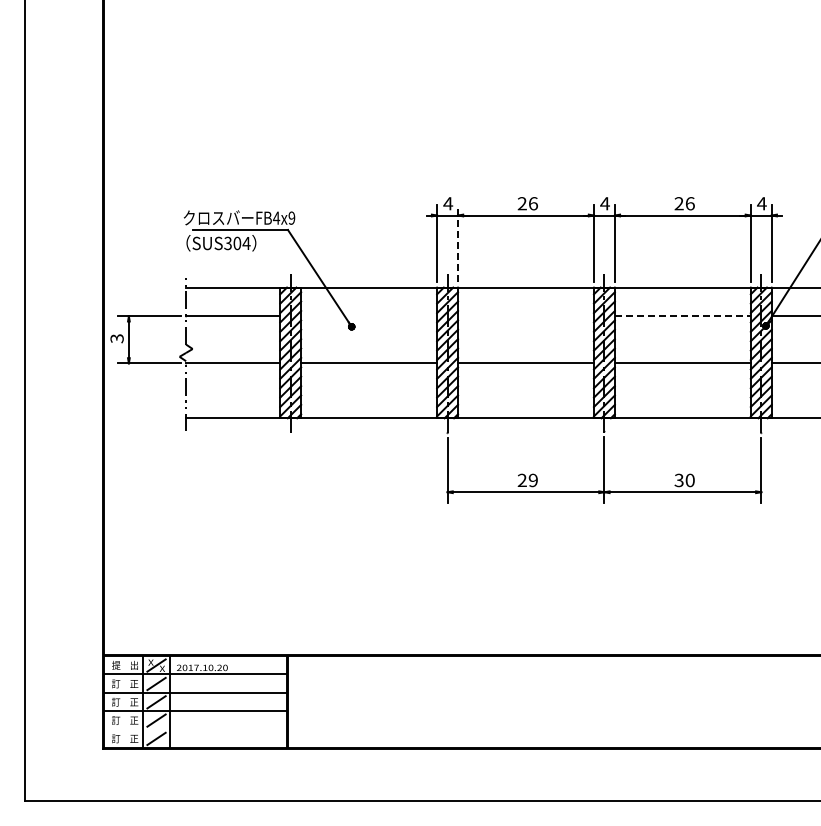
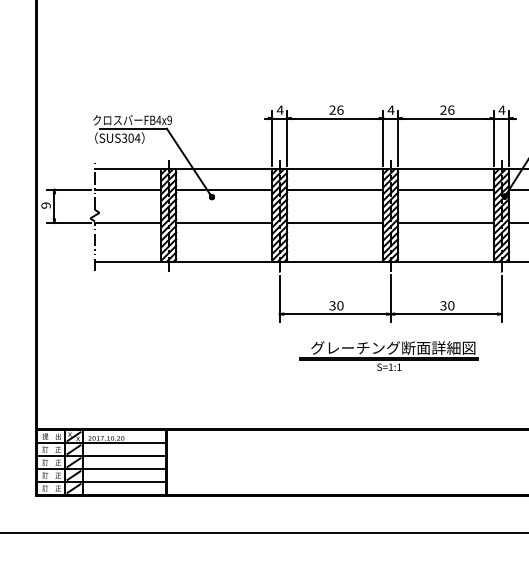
line: (458, 243) -> (287, 138), dashed -> solid
line: (369, 316) -> (224, 189), added
line: (525, 316) -> (334, 189), added
line: (682, 316) -> (445, 189), dashed -> solid
text: (116, 338) -> (45, 205), 3 -> 9
text: (527, 480) -> (336, 305), 29 -> 30
part: (602, 551) -> (389, 356), added
line: (195, 729) -> (101, 481), added

